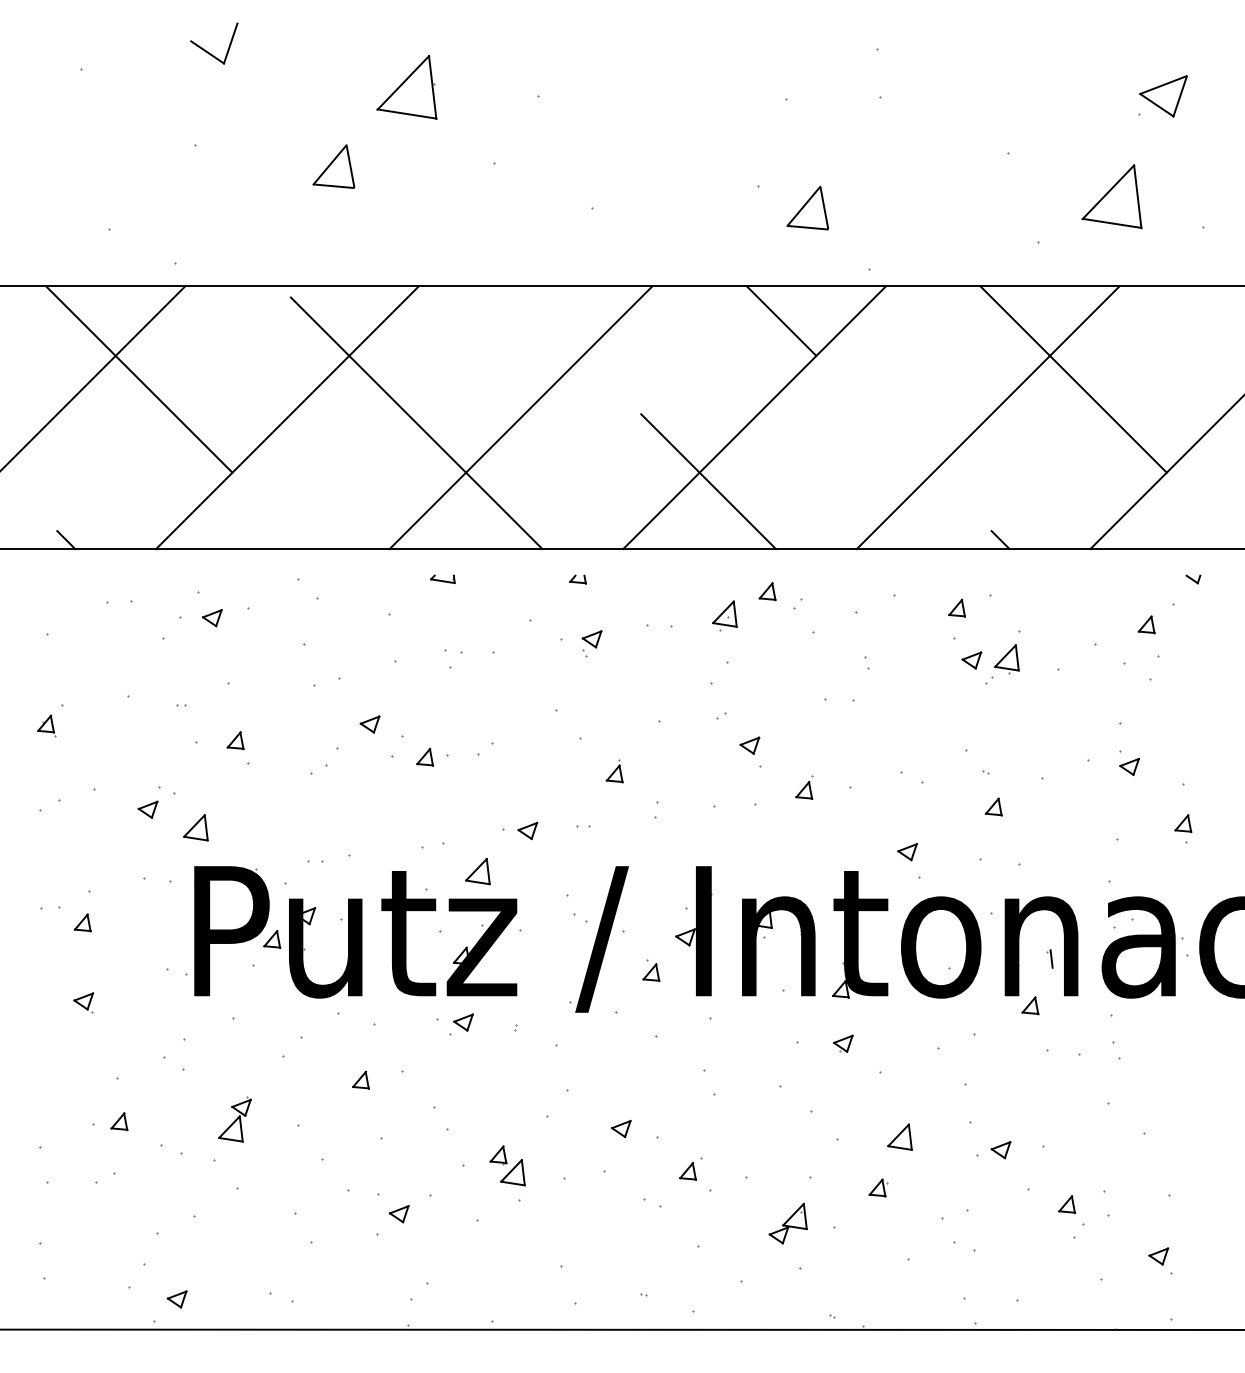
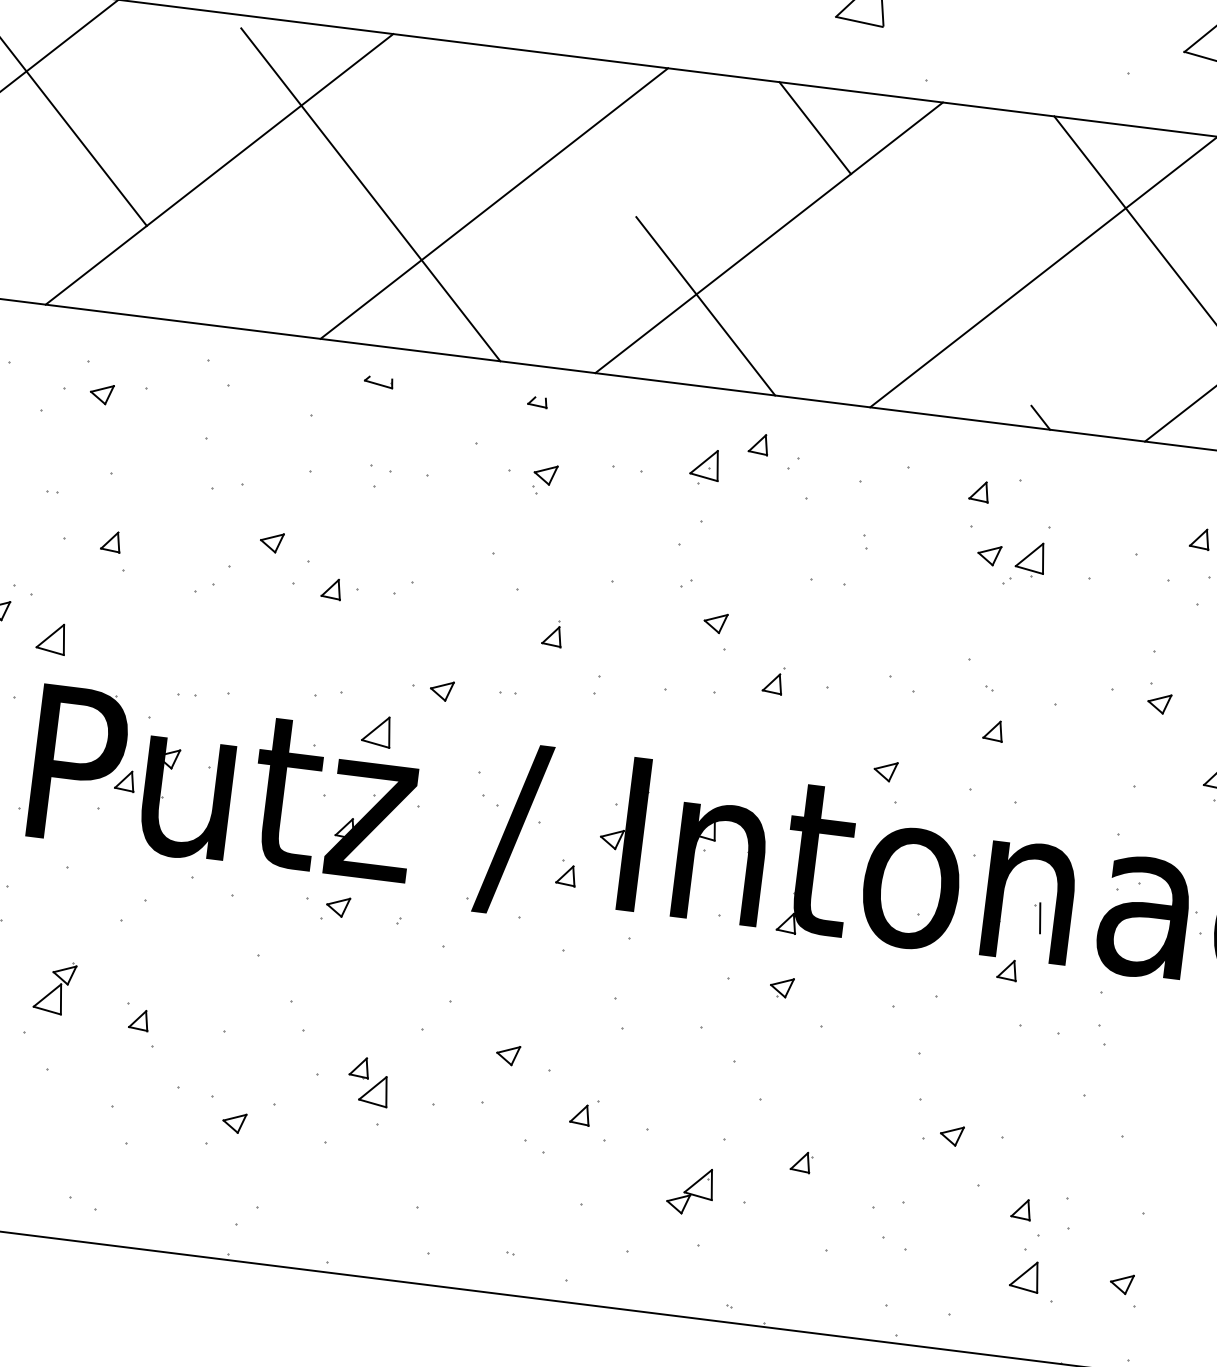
part: (1049, 958) -> (1036, 917), size x1.43
part: (360, 1079) -> (138, 1019), moved
part: (899, 1136) -> (1024, 1275), moved

